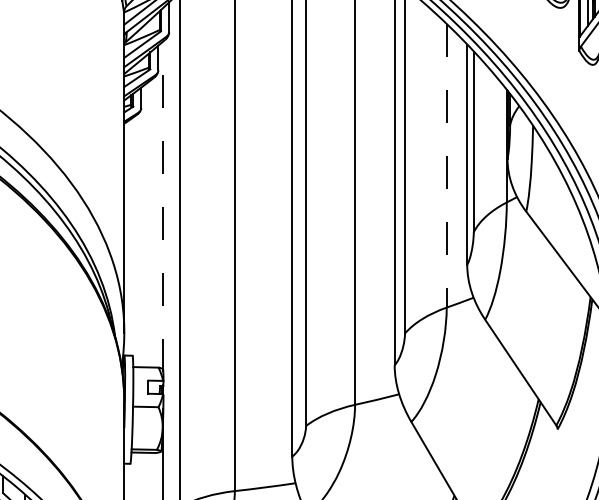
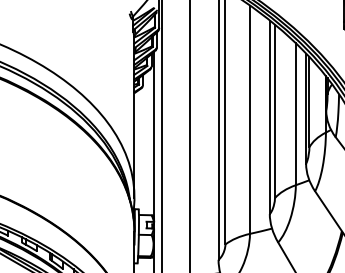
line: (446, 166) -> (295, 114), dashed -> solid
line: (162, 206) -> (153, 134), dashed -> solid

